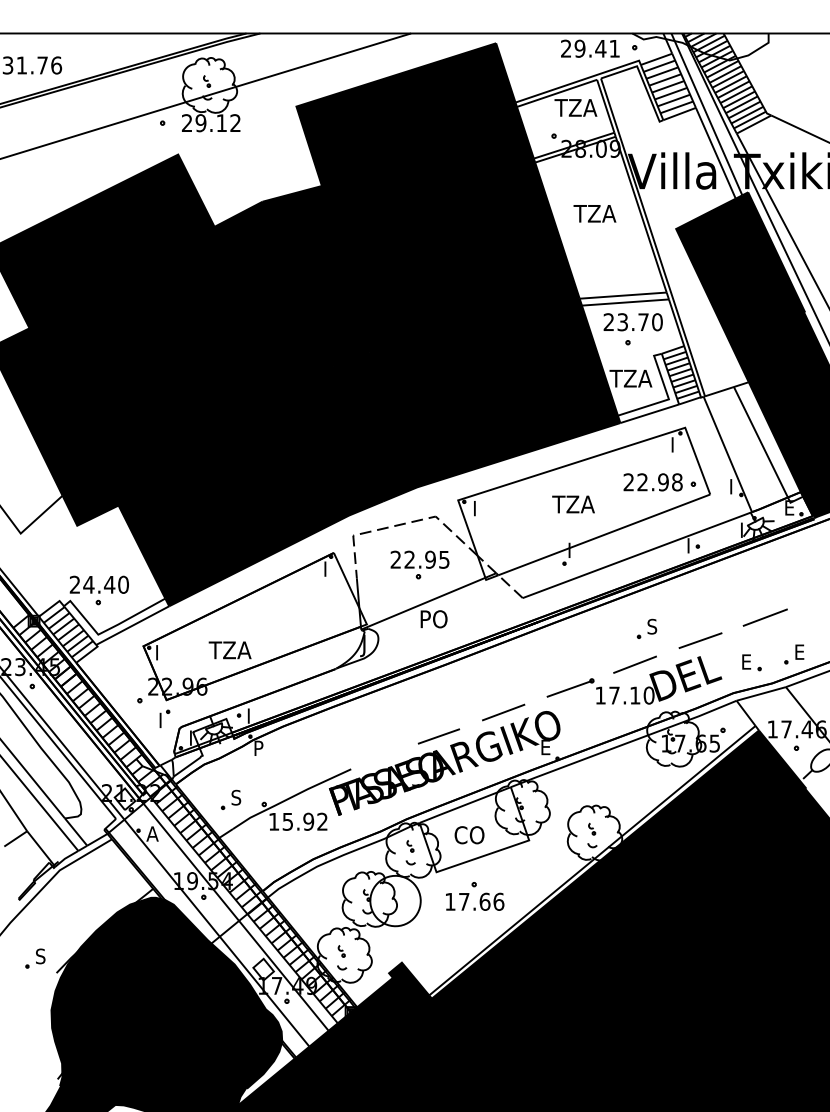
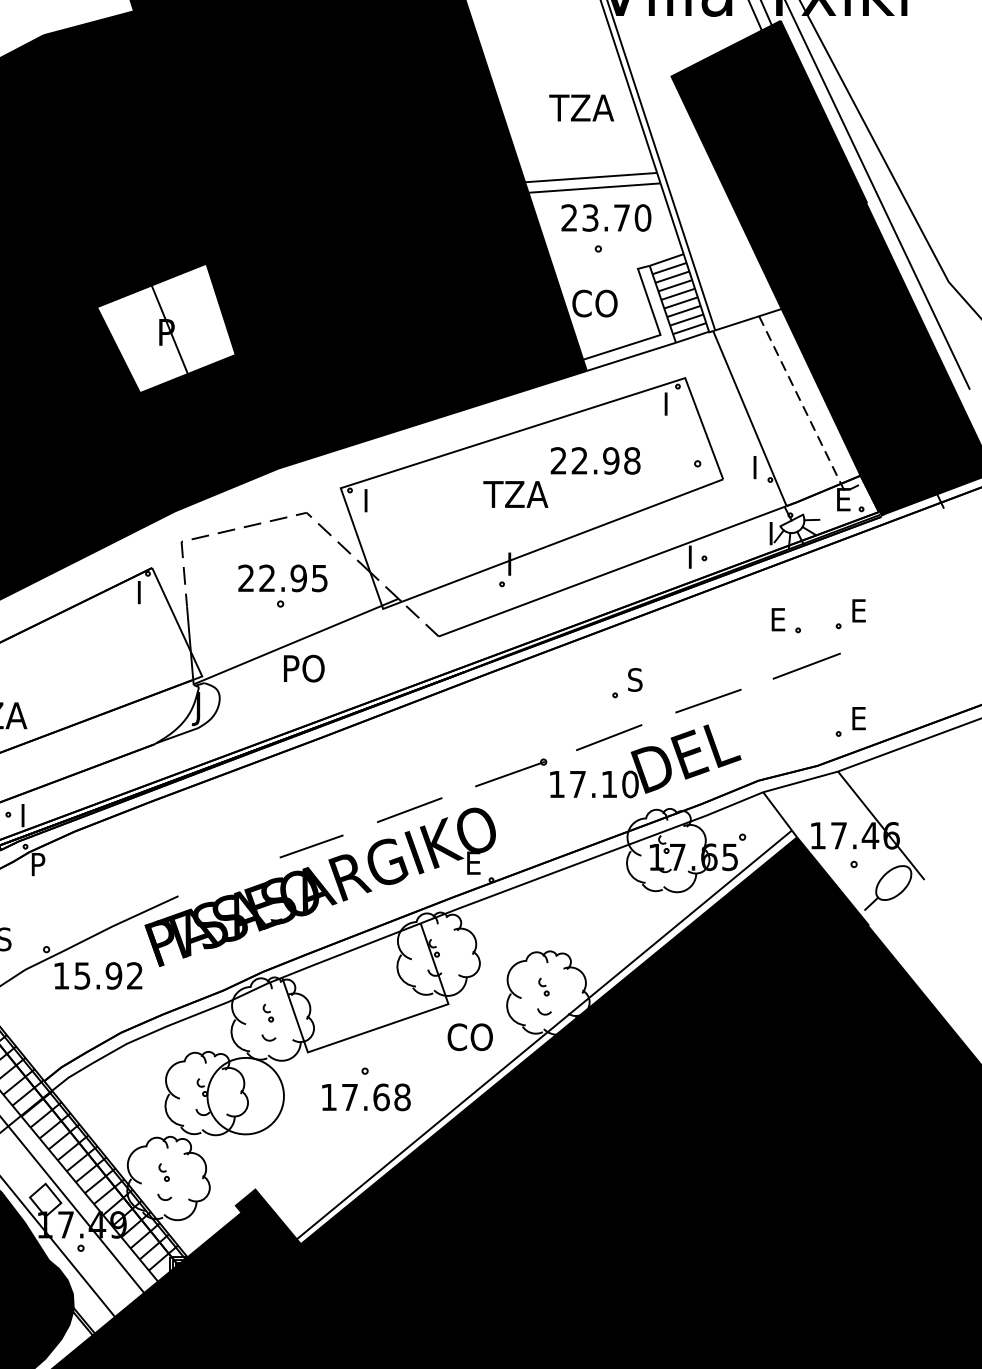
text: (594, 213) -> (580, 107), moved
text: (630, 378) -> (602, 303), TZA -> CO
fill: (342, 394) -> (165, 327), removed
line: (765, 452) -> (807, 415), solid -> dashed
text: (652, 482) -> (594, 461), moved
part: (794, 583) -> (851, 614), added
part: (751, 662) -> (785, 620), moved
text: (469, 835) -> (470, 1037), moved
text: (498, 901) -> (401, 1096), 17.66 -> 17.68

